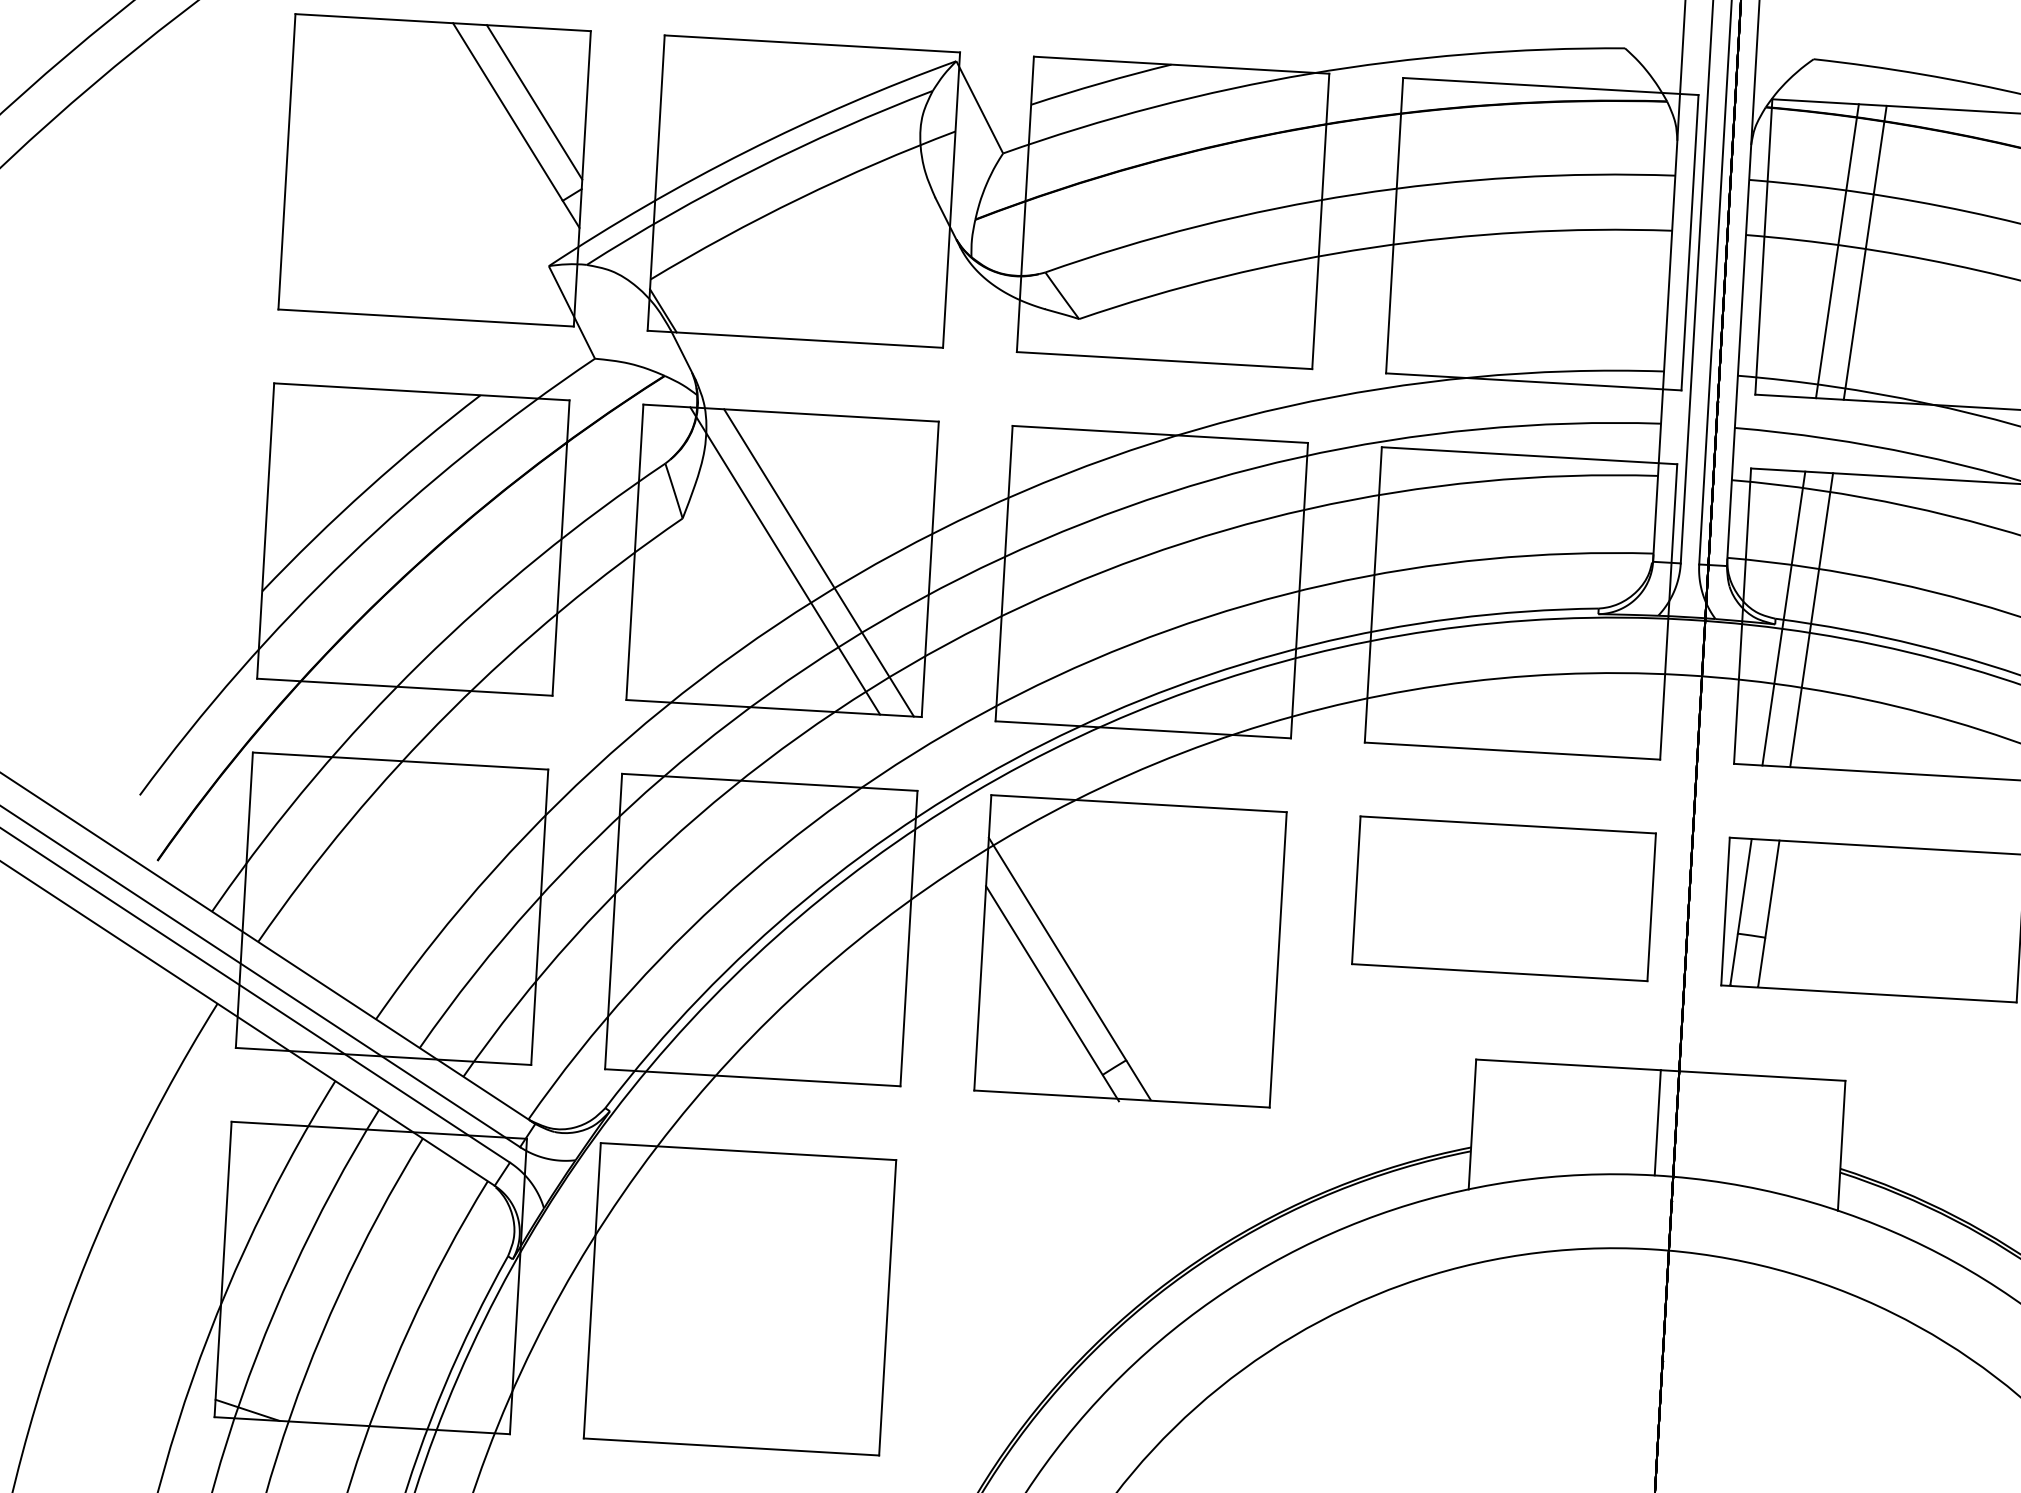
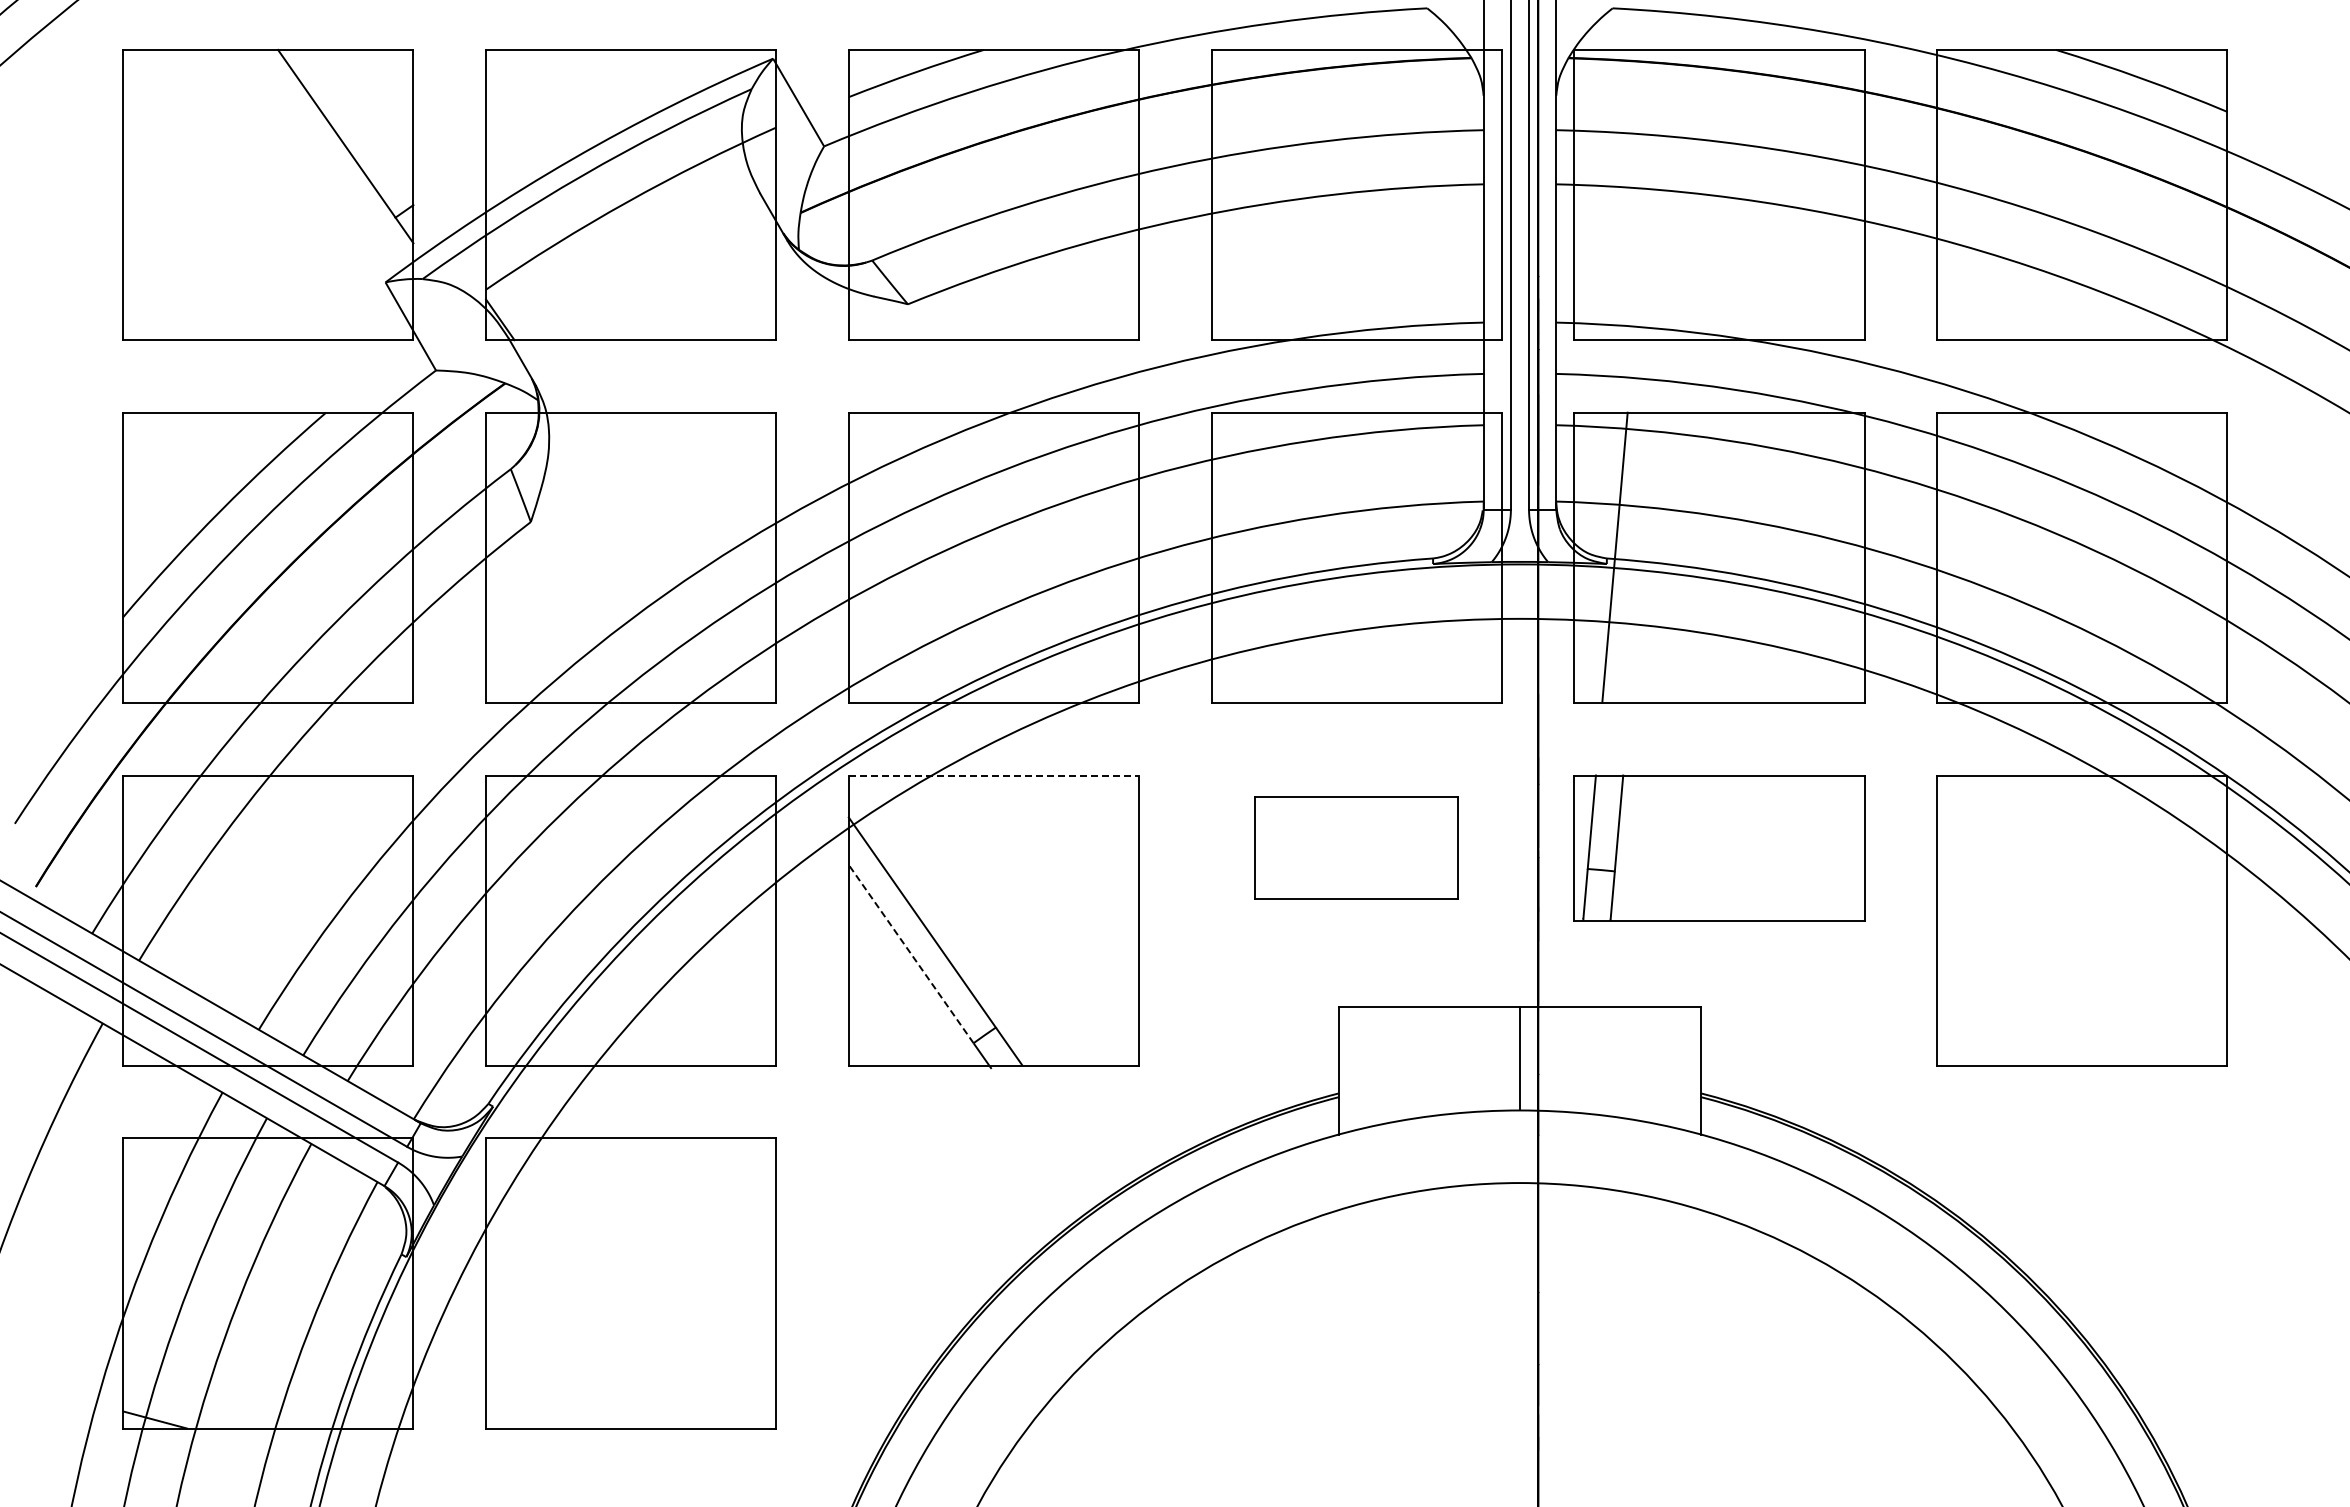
line: (534, 102) -> (362, 122), removed
line: (1837, 250) -> (1646, 194), removed
line: (1864, 252) -> (1673, 194), removed
line: (785, 560) -> (633, 557), removed
line: (818, 562) -> (666, 557), removed
line: (1810, 619) -> (1641, 557), removed
line: (1139, 803) -> (994, 775), solid -> dashed
part: (1503, 899) -> (1356, 848), size x0.7
line: (1044, 980) -> (911, 954), solid -> dashed

